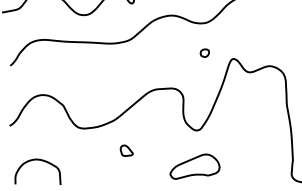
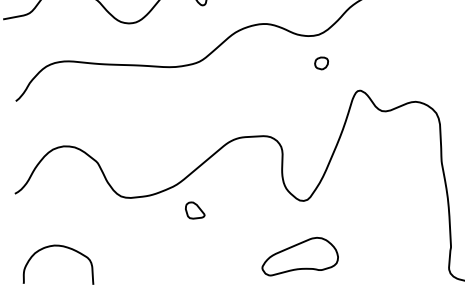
part: (204, 52) -> (321, 62), moved
part: (126, 150) -> (194, 210), moved

